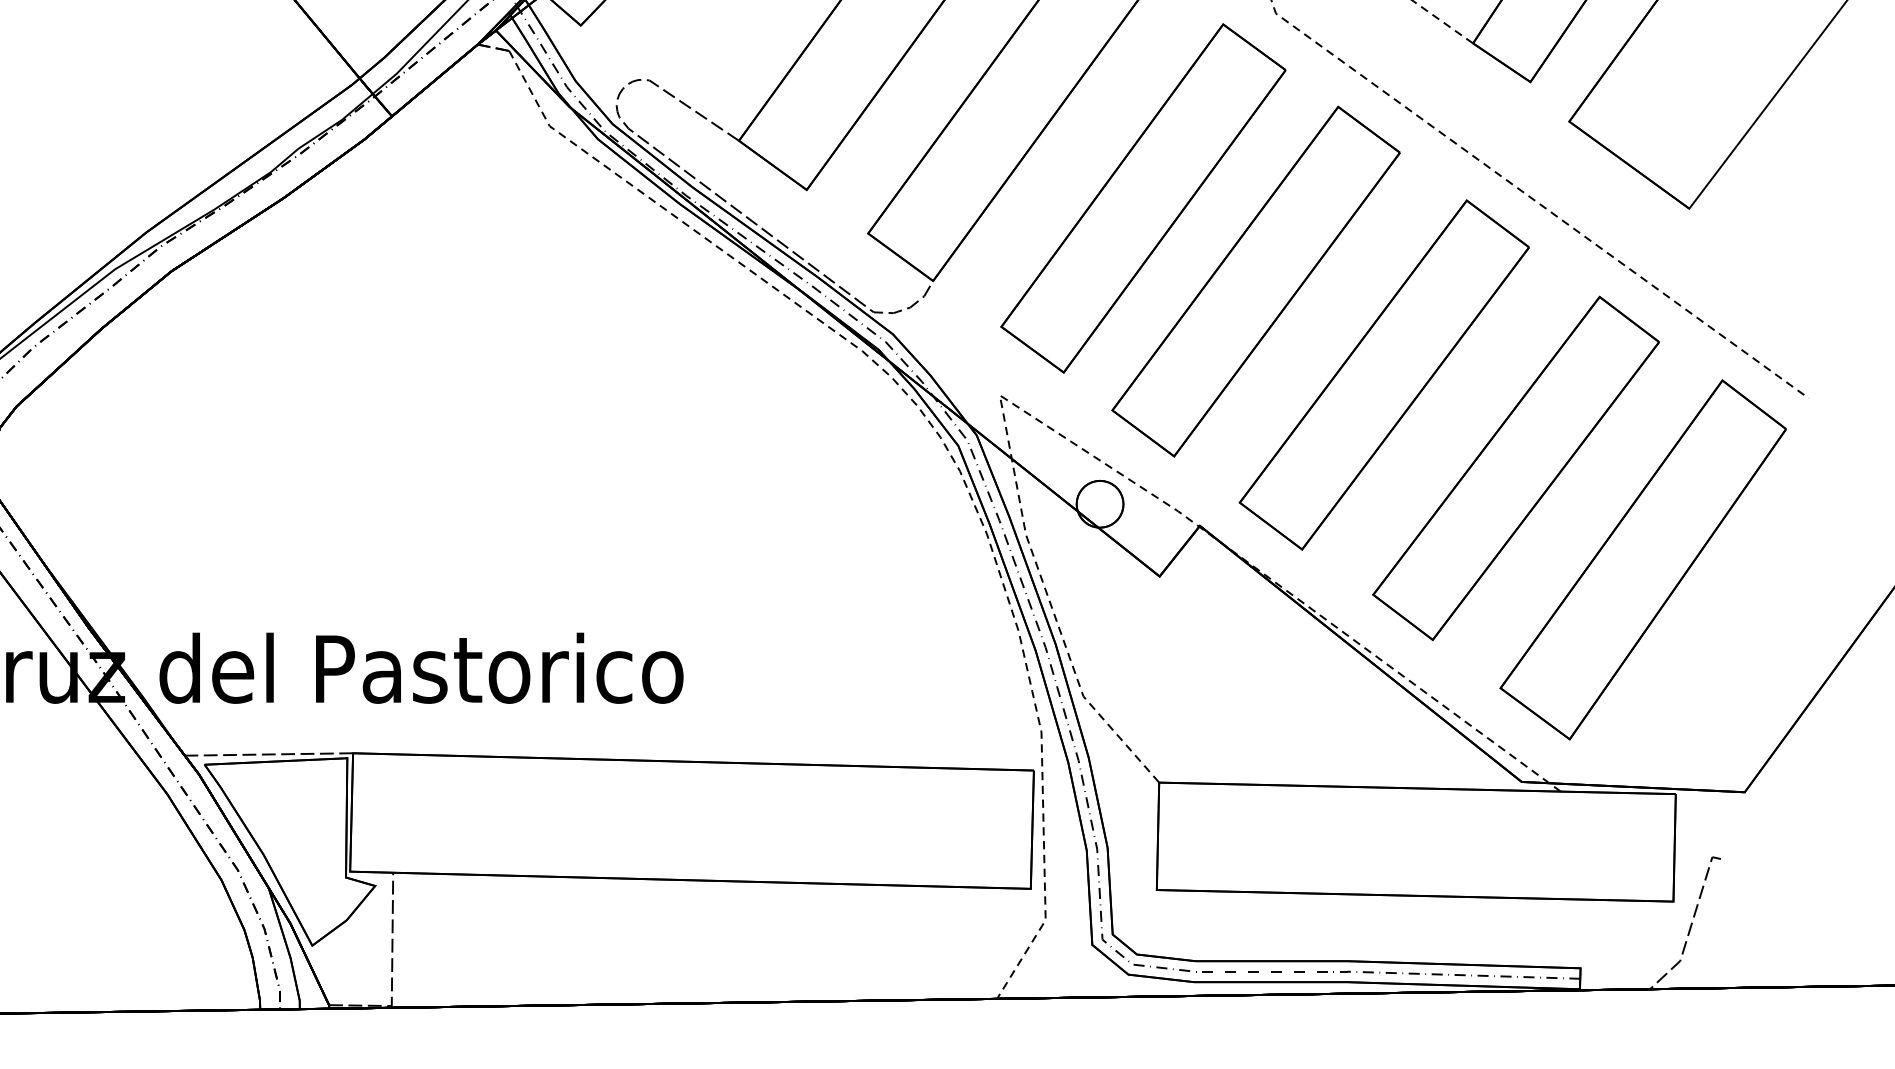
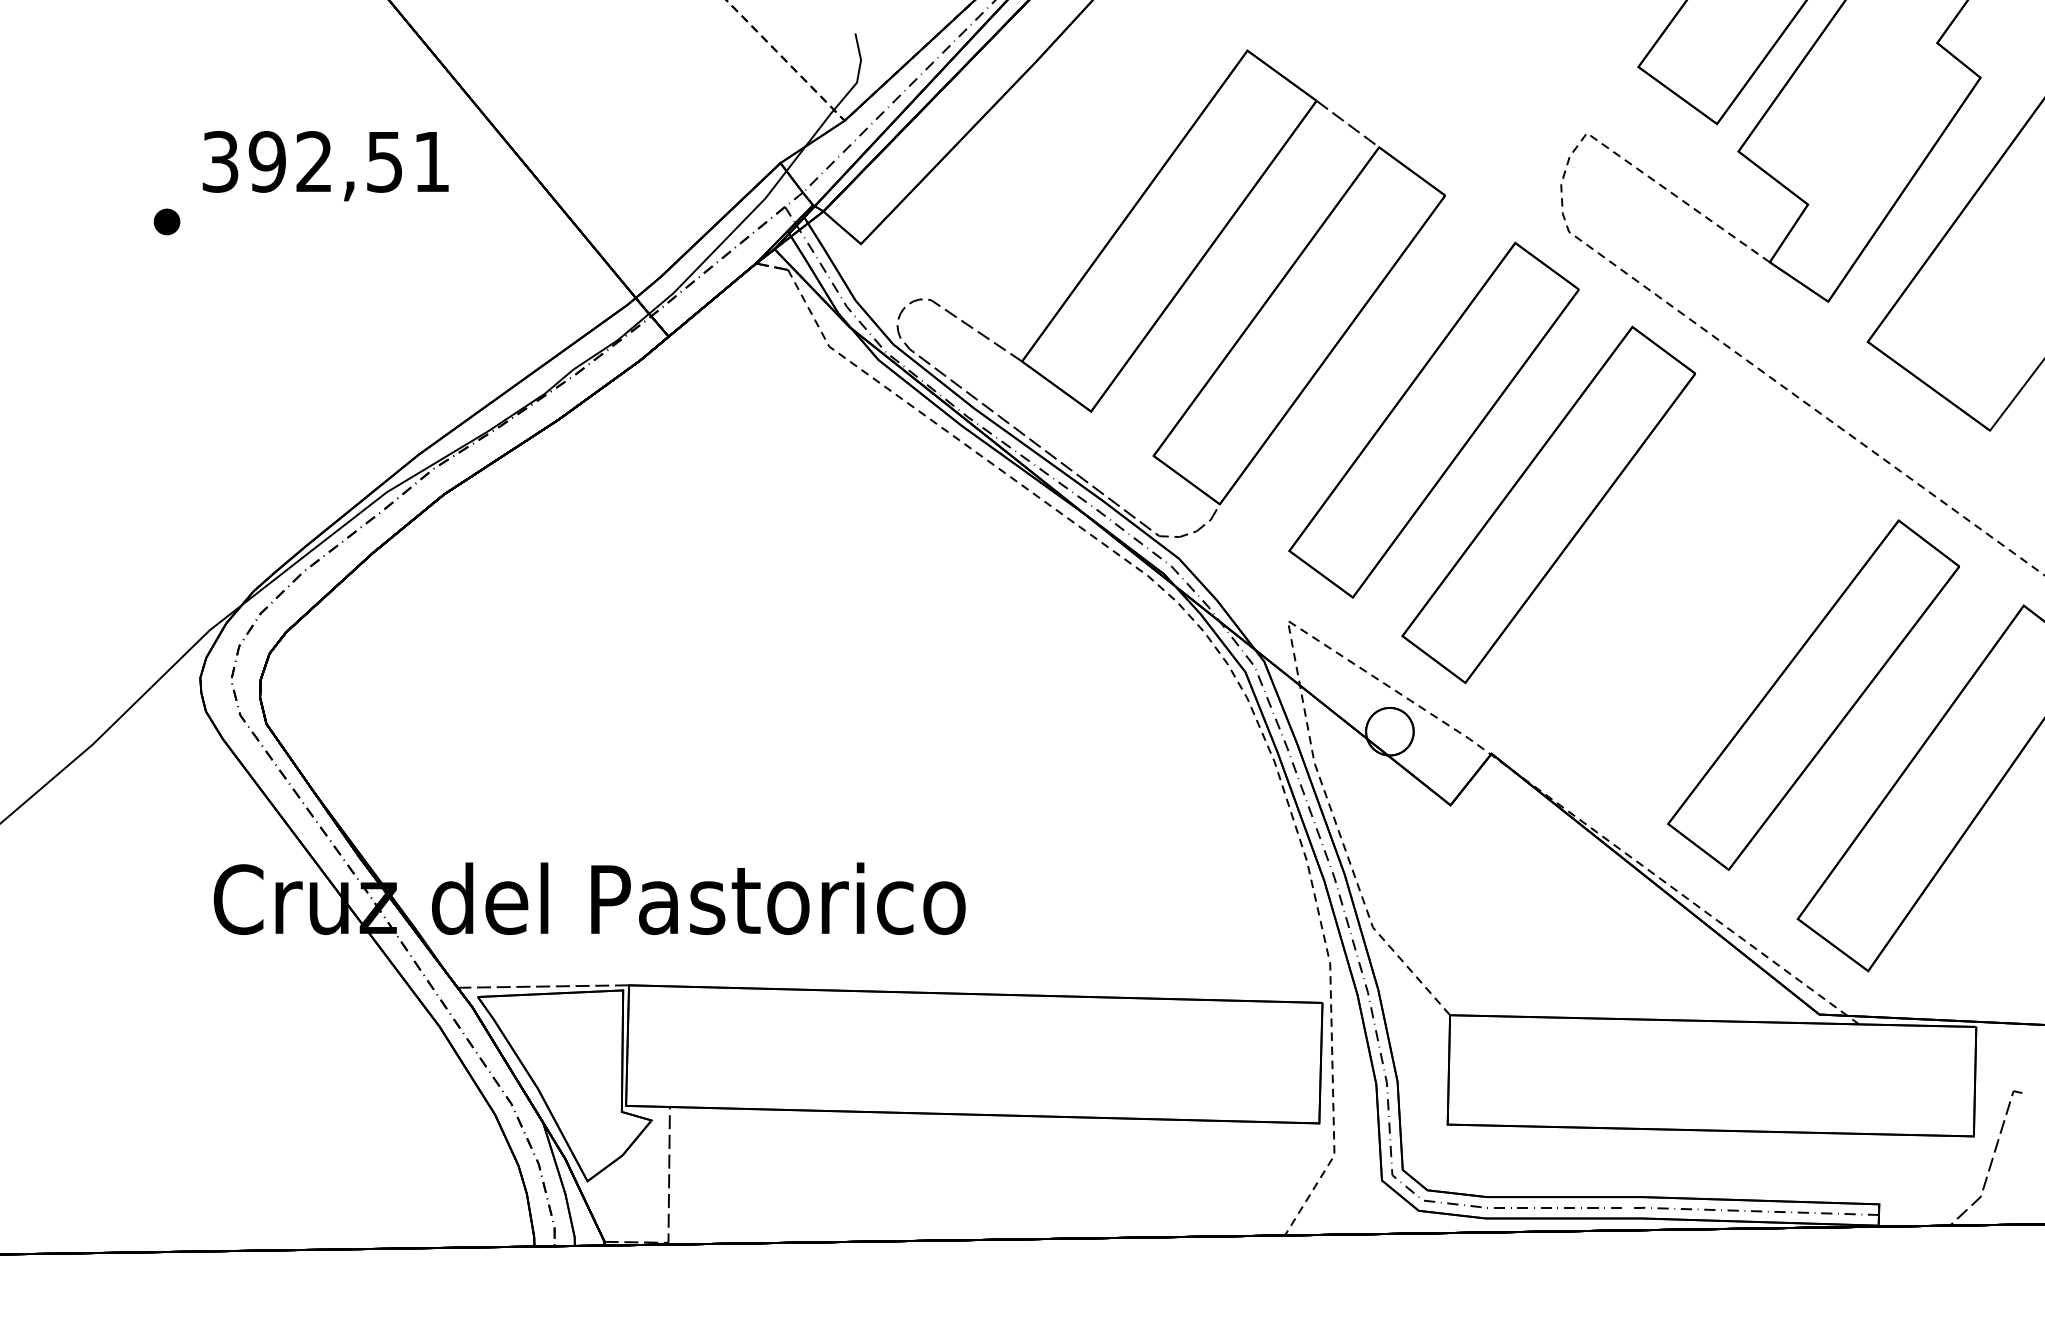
part: (1384, 374) -> (1679, 599), removed

